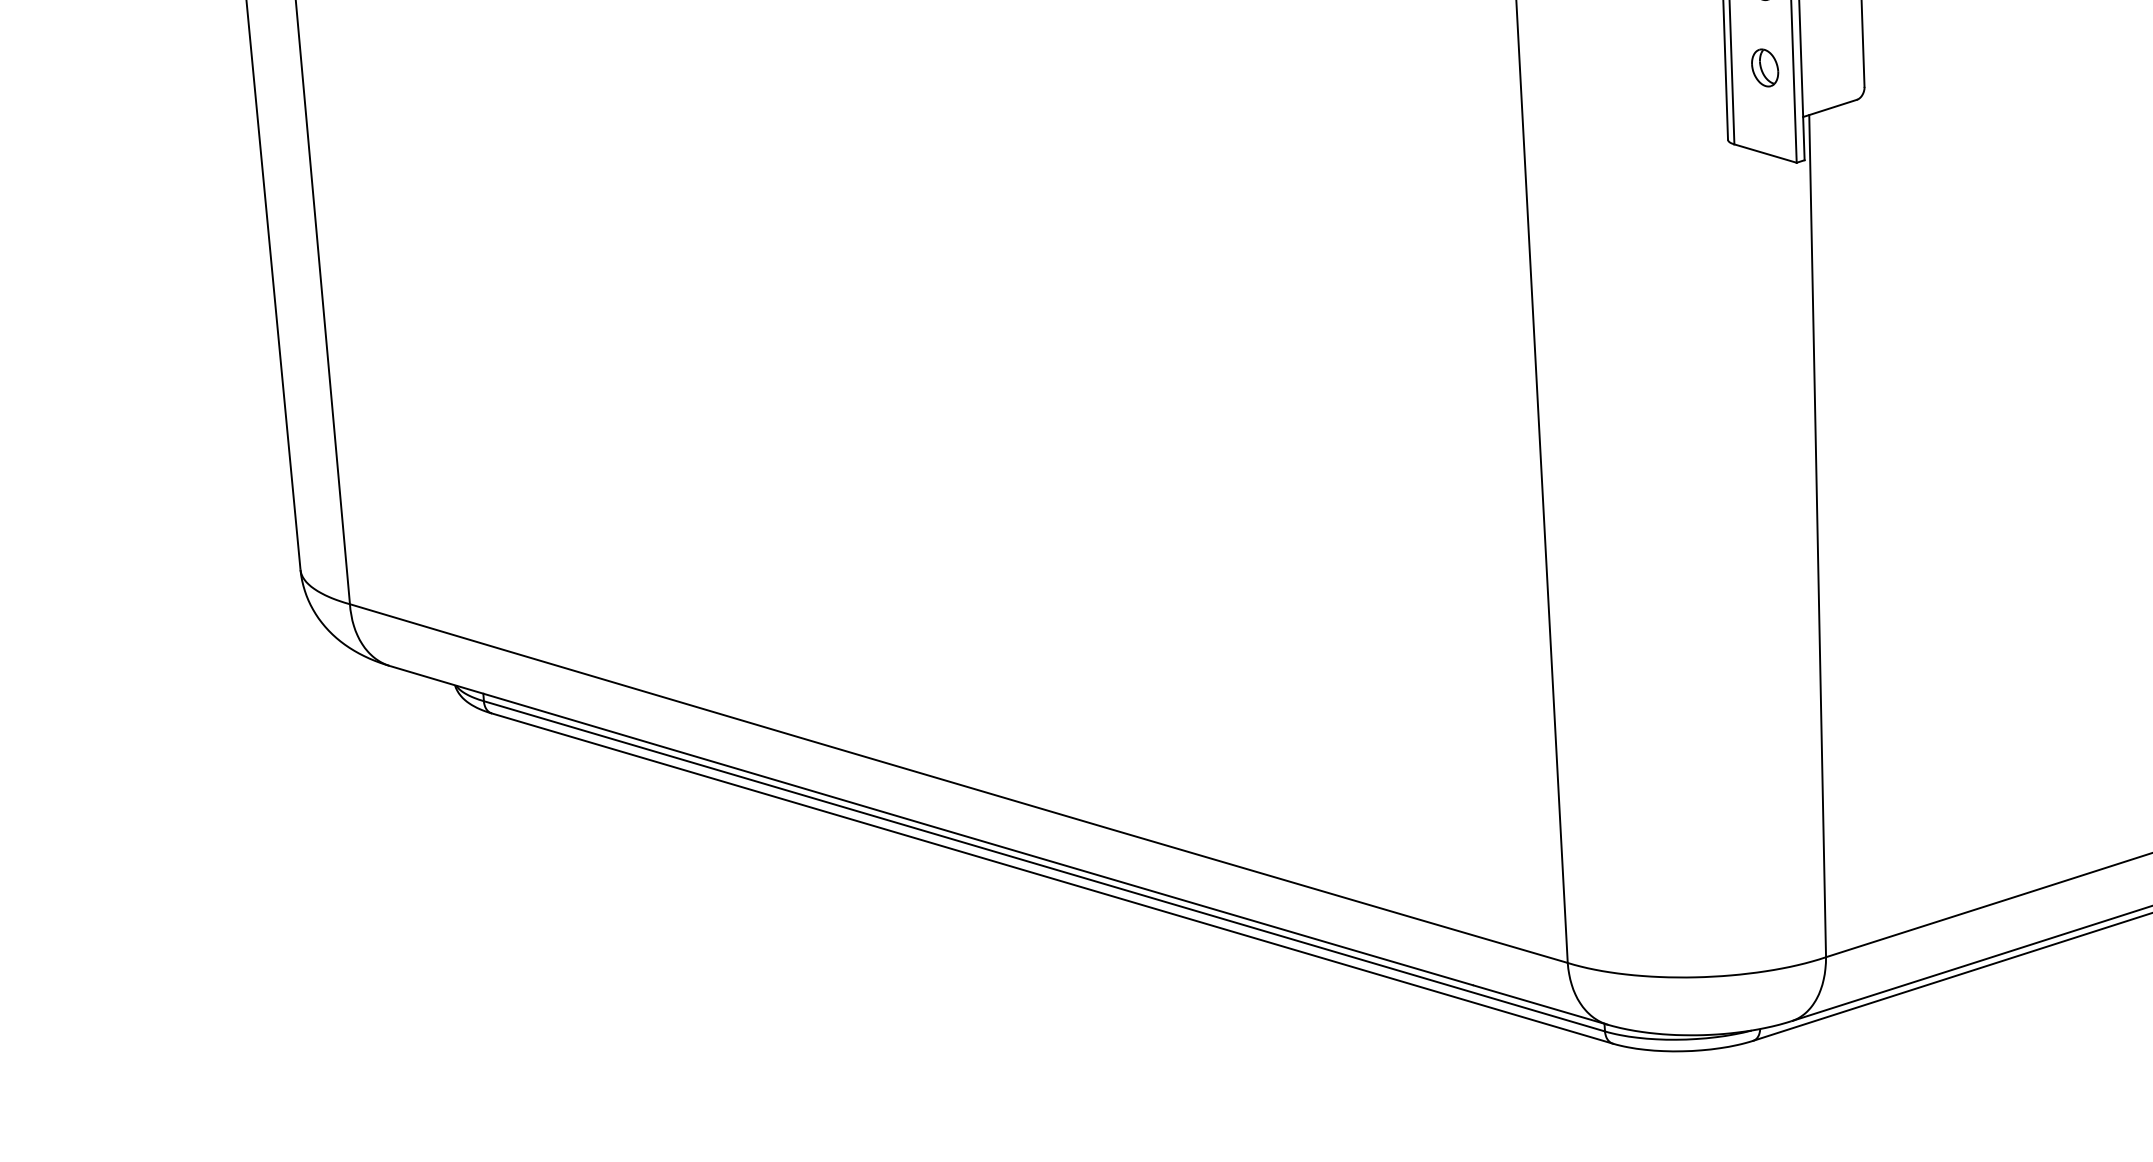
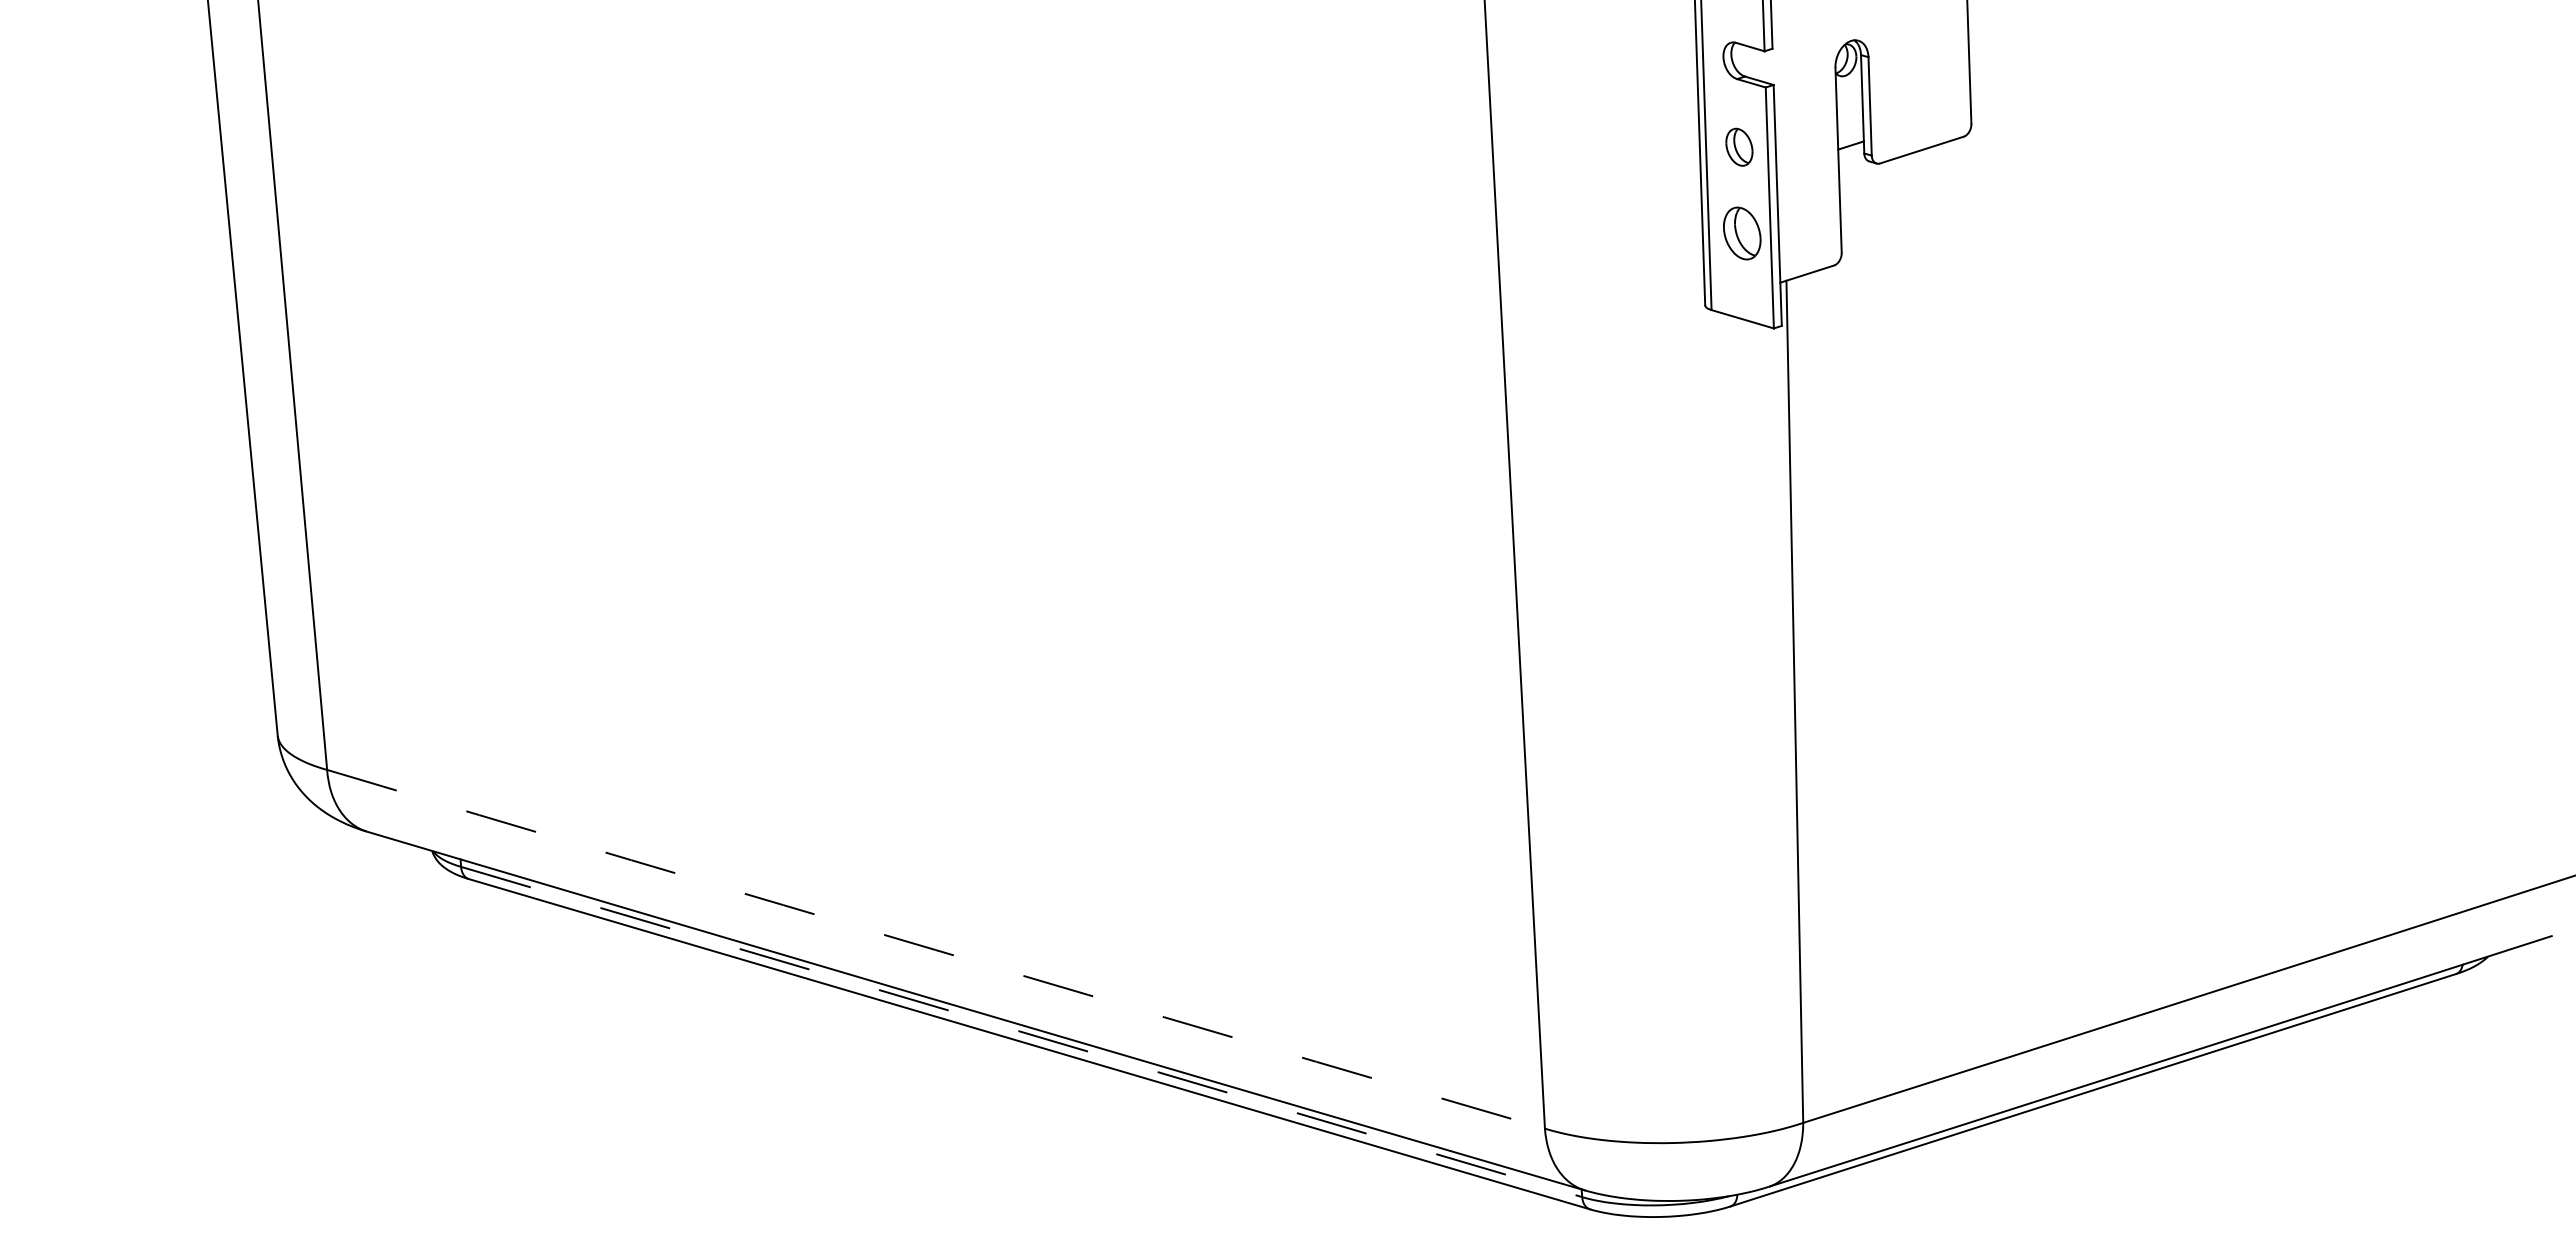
part: (1765, 67) -> (1742, 233), size x1.4
arc: (958, 784) -> (935, 950), solid -> dashed
line: (1045, 866) -> (1022, 1032), solid -> dashed

